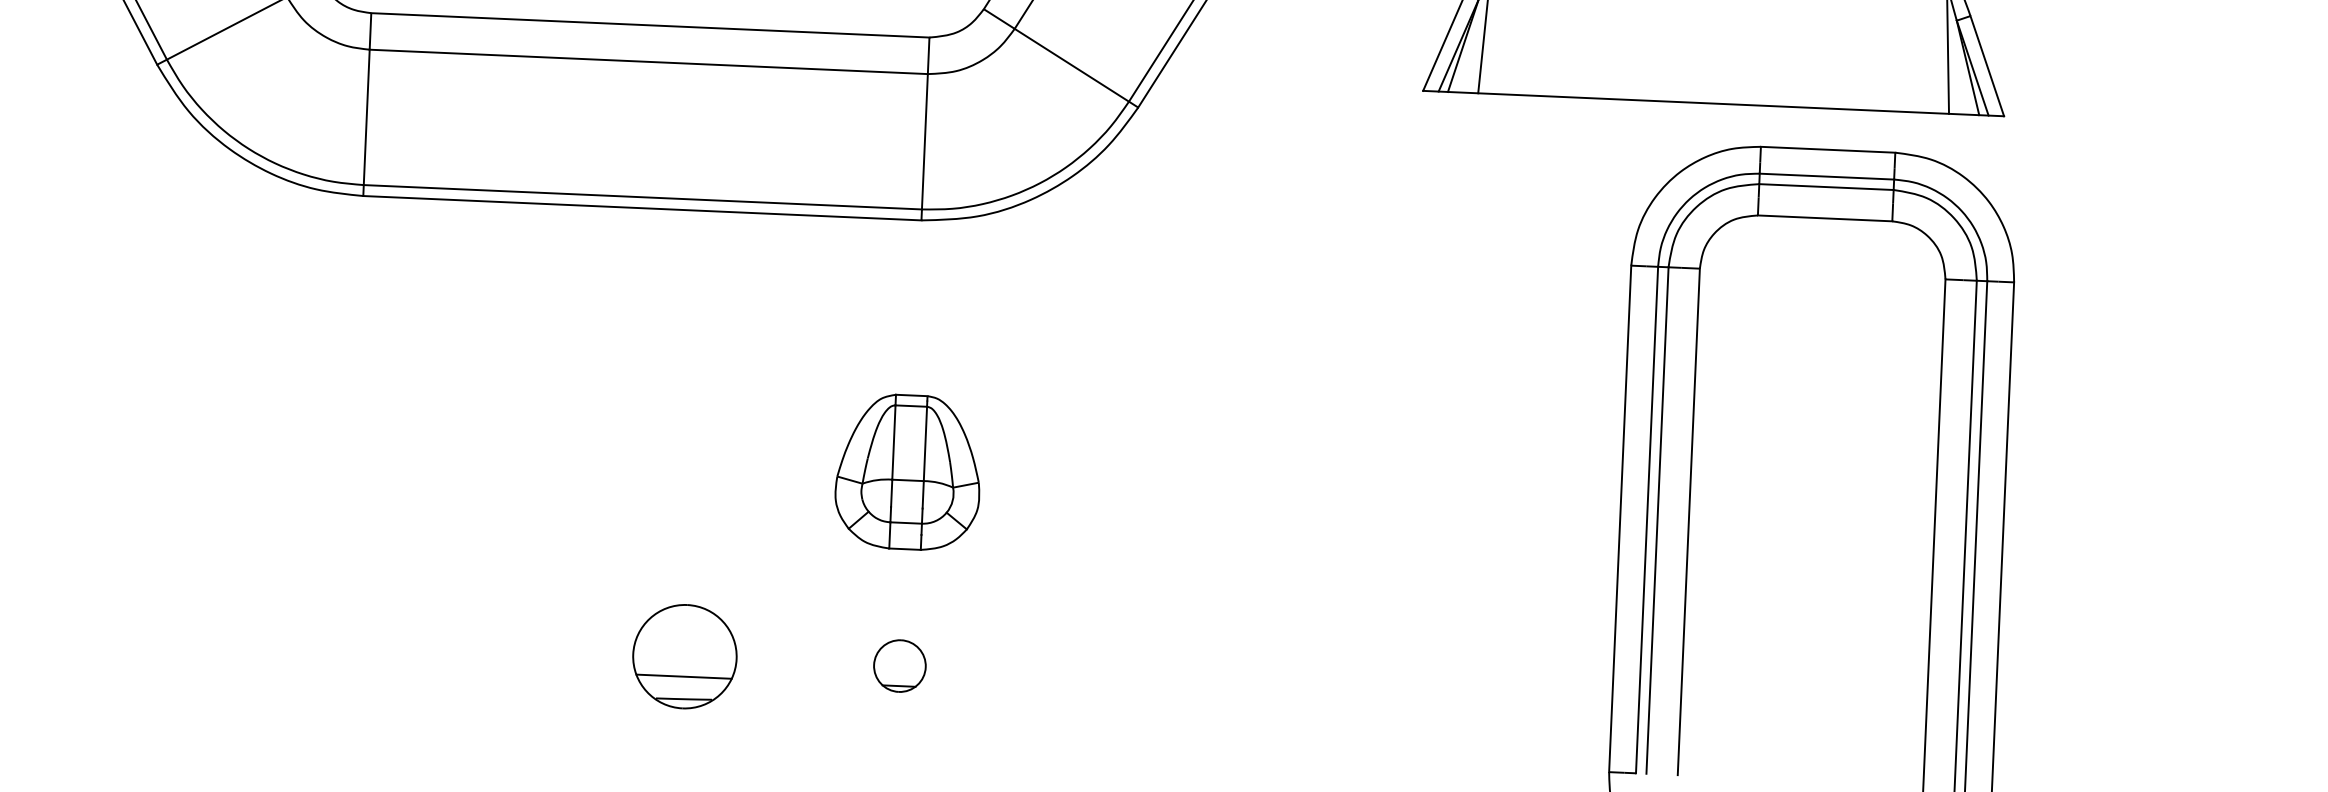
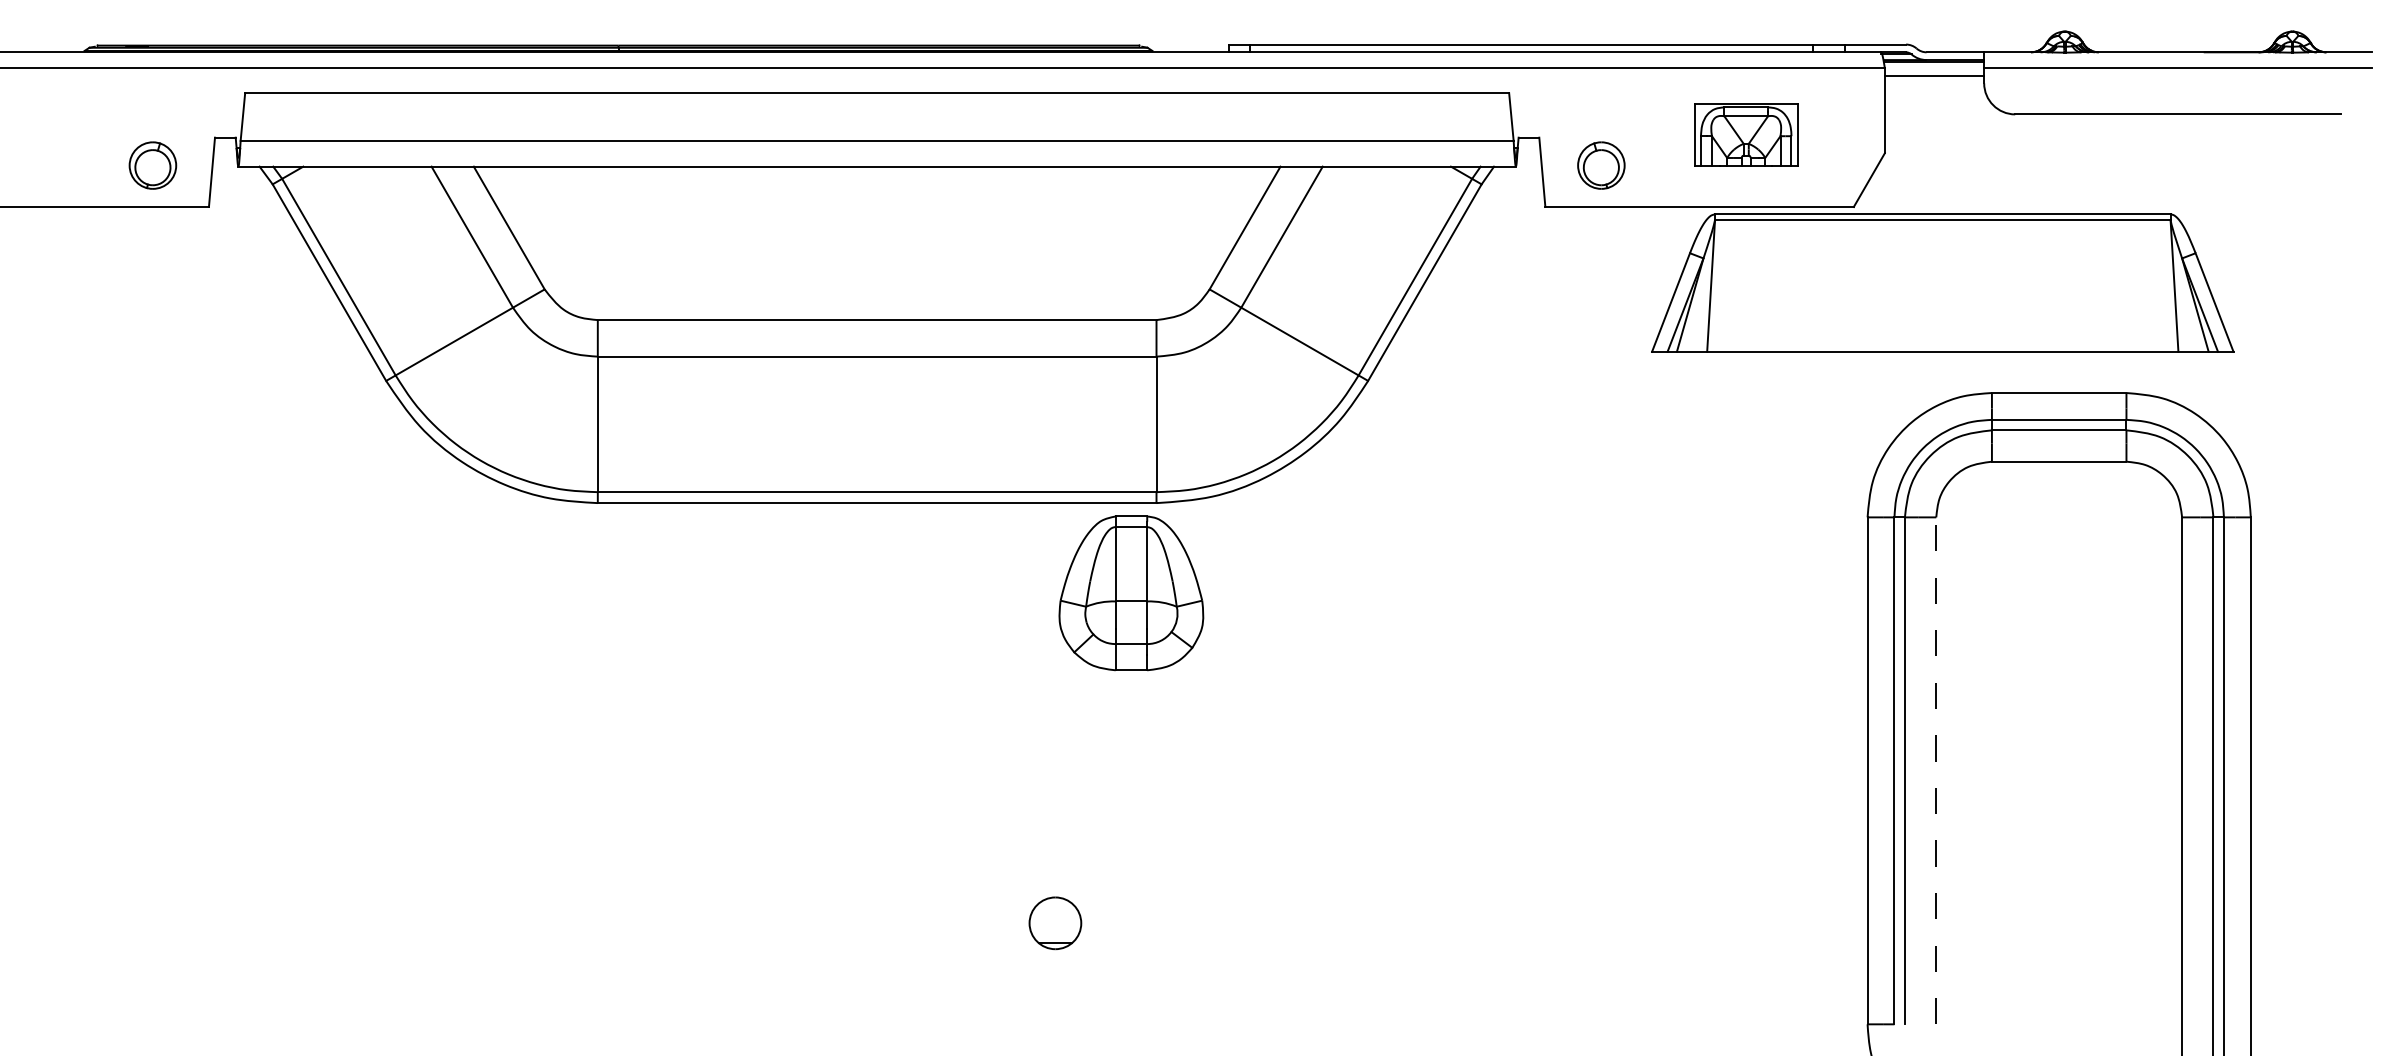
part: (908, 472) -> (1131, 593), moved
line: (1689, 521) -> (1936, 770), solid -> dashed
part: (684, 655) -> (938, 948), removed
part: (899, 666) -> (1055, 923), moved

